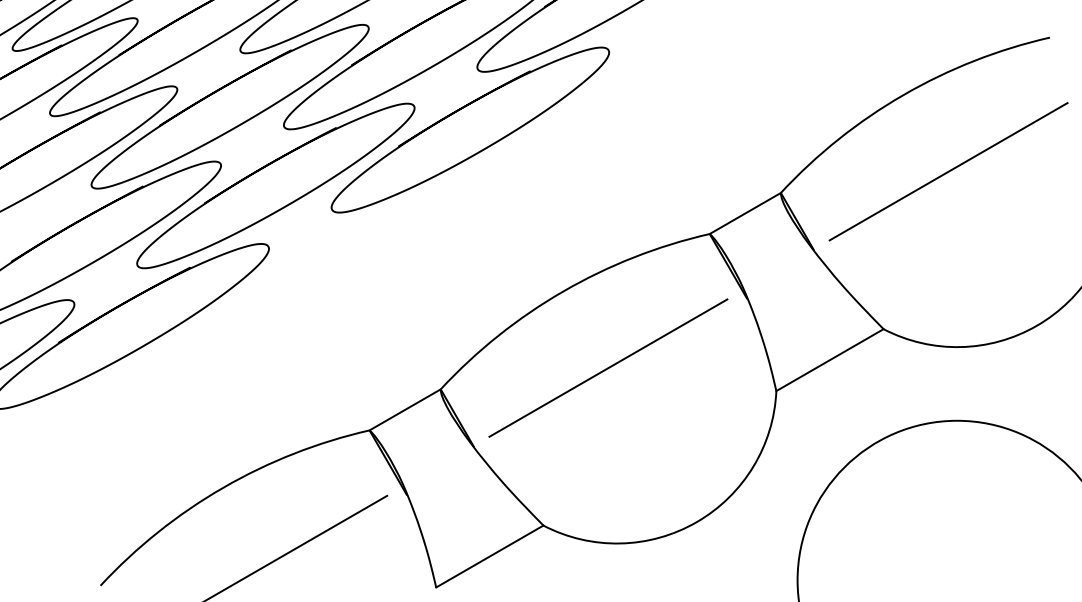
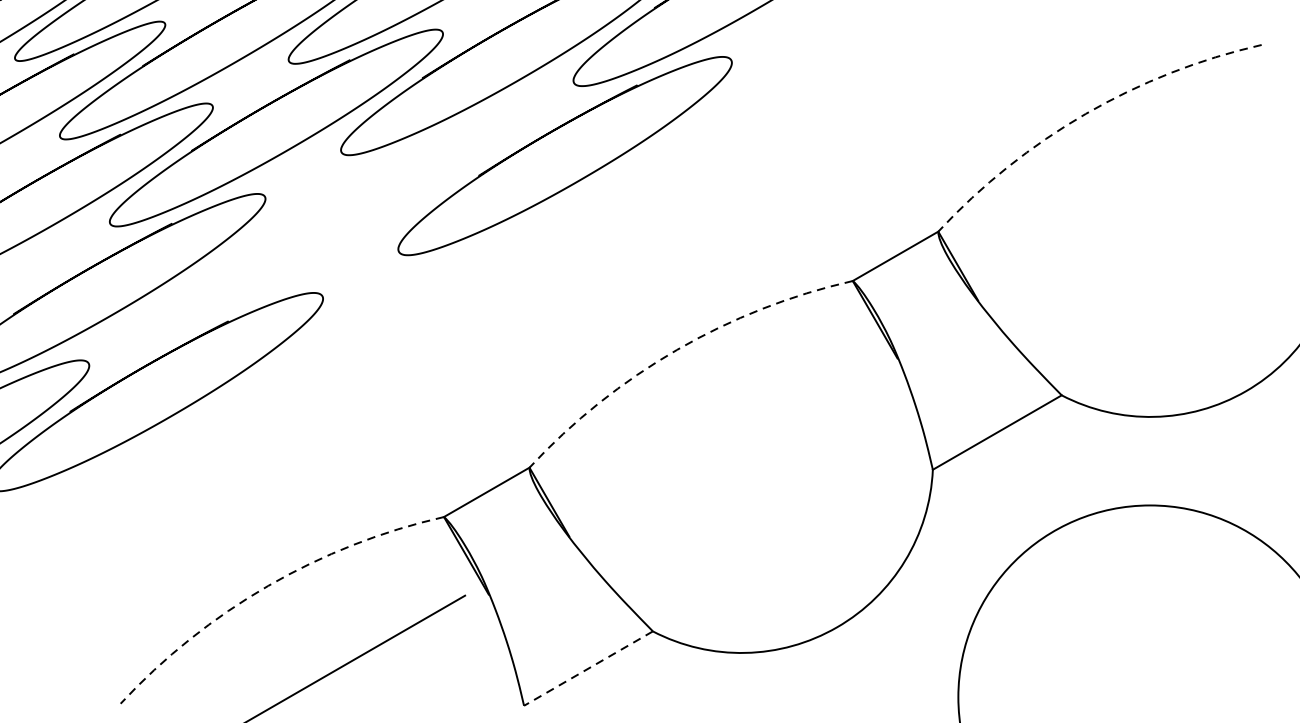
arc: (903, 94) -> (1085, 113), solid -> dashed
line: (948, 171) -> (1139, 205), removed
part: (275, 185) -> (330, 222), removed
arc: (563, 291) -> (677, 350), solid -> dashed
line: (608, 367) -> (731, 441), removed
arc: (223, 487) -> (268, 585), solid -> dashed
line: (489, 556) -> (588, 668), solid -> dashed

